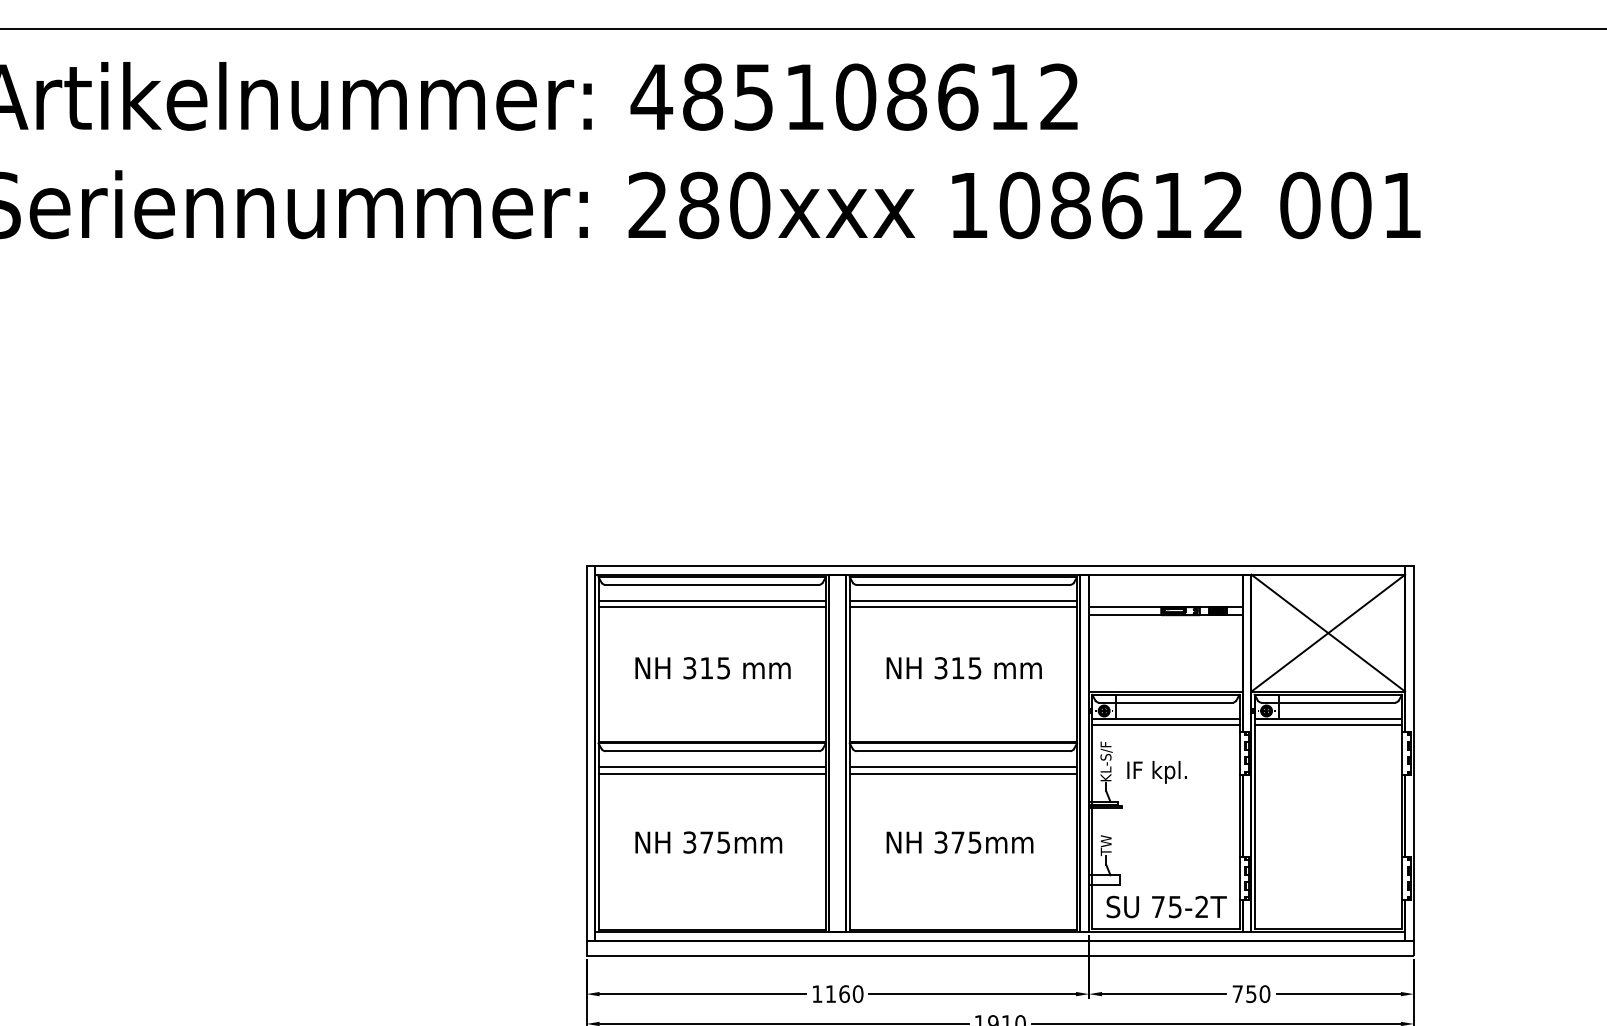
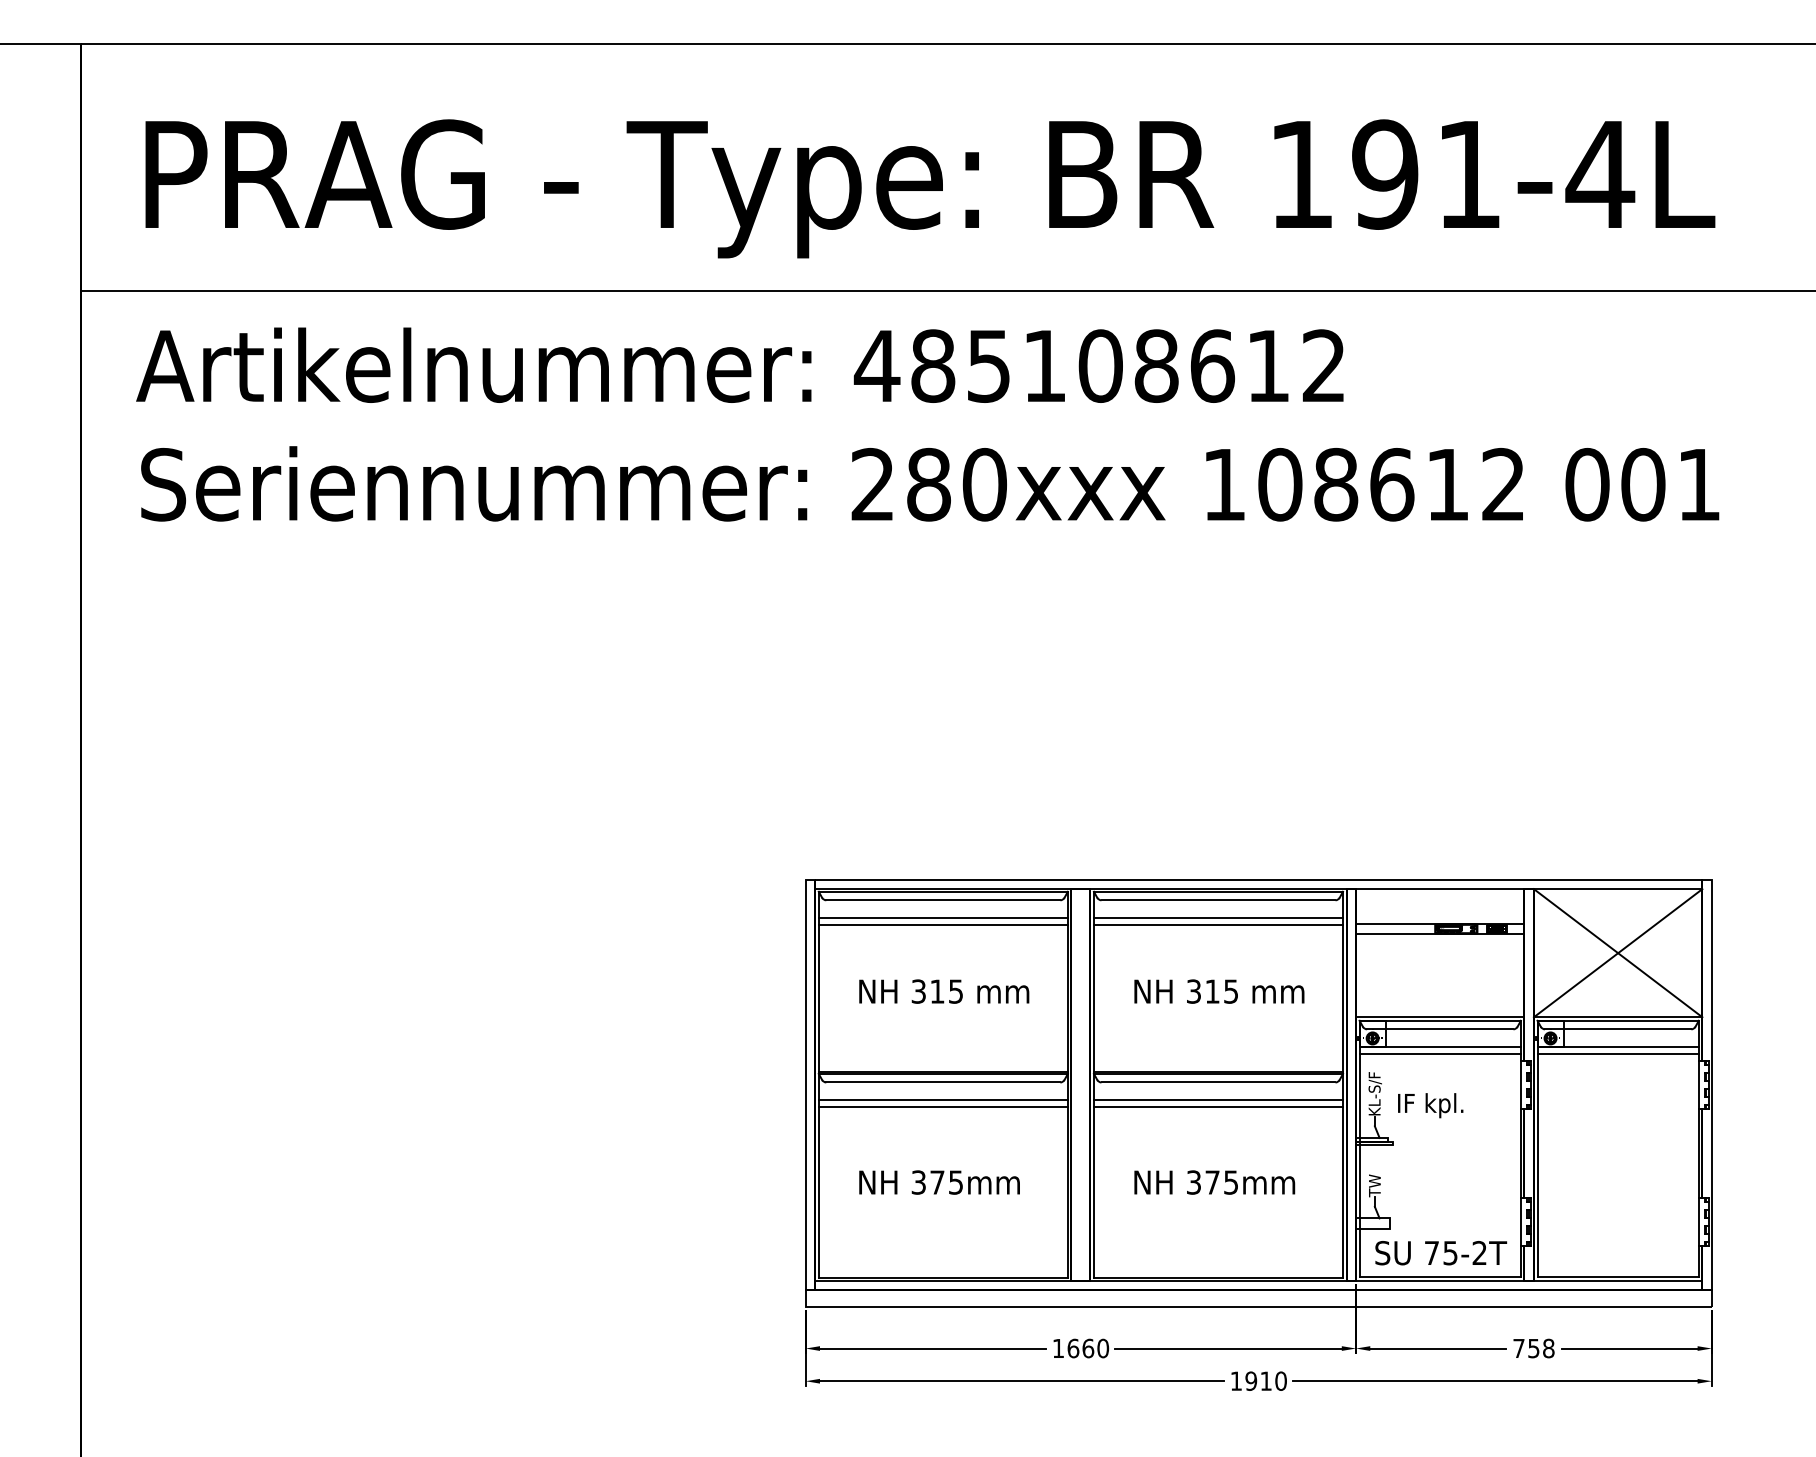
text: (831, 994) -> (1073, 1348), 1160 -> 1660
text: (1264, 994) -> (1548, 1348), 750 -> 758

